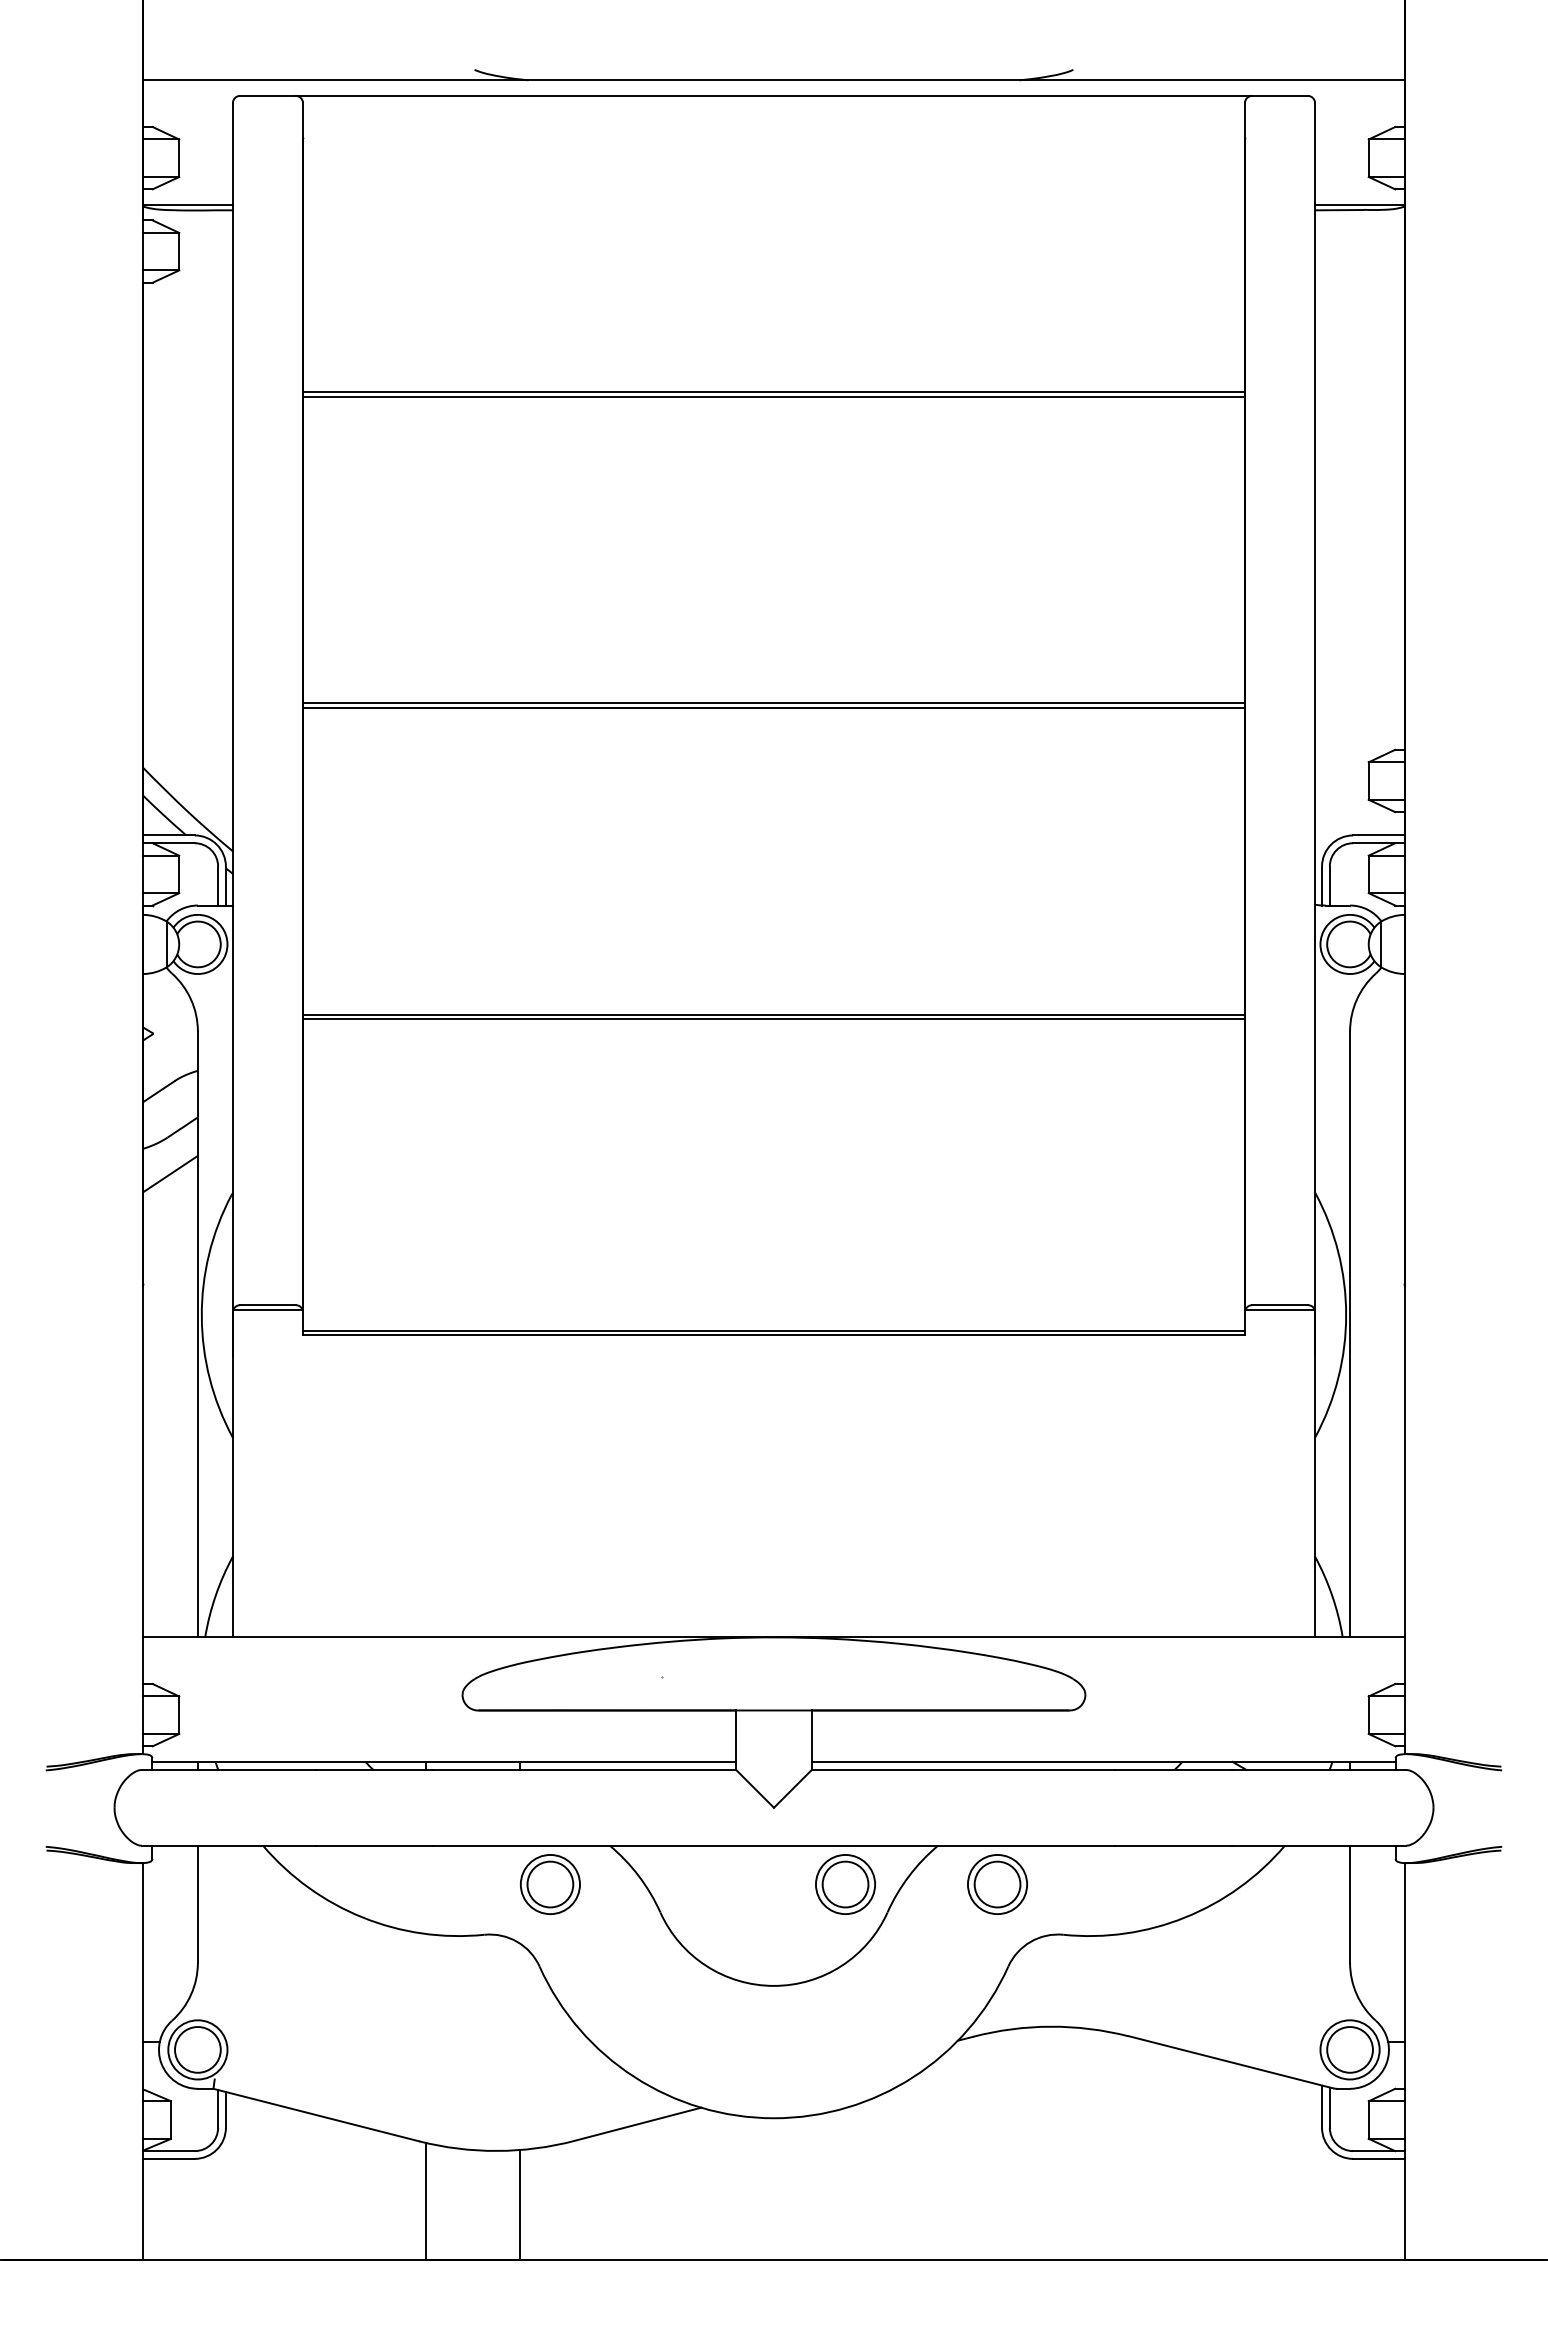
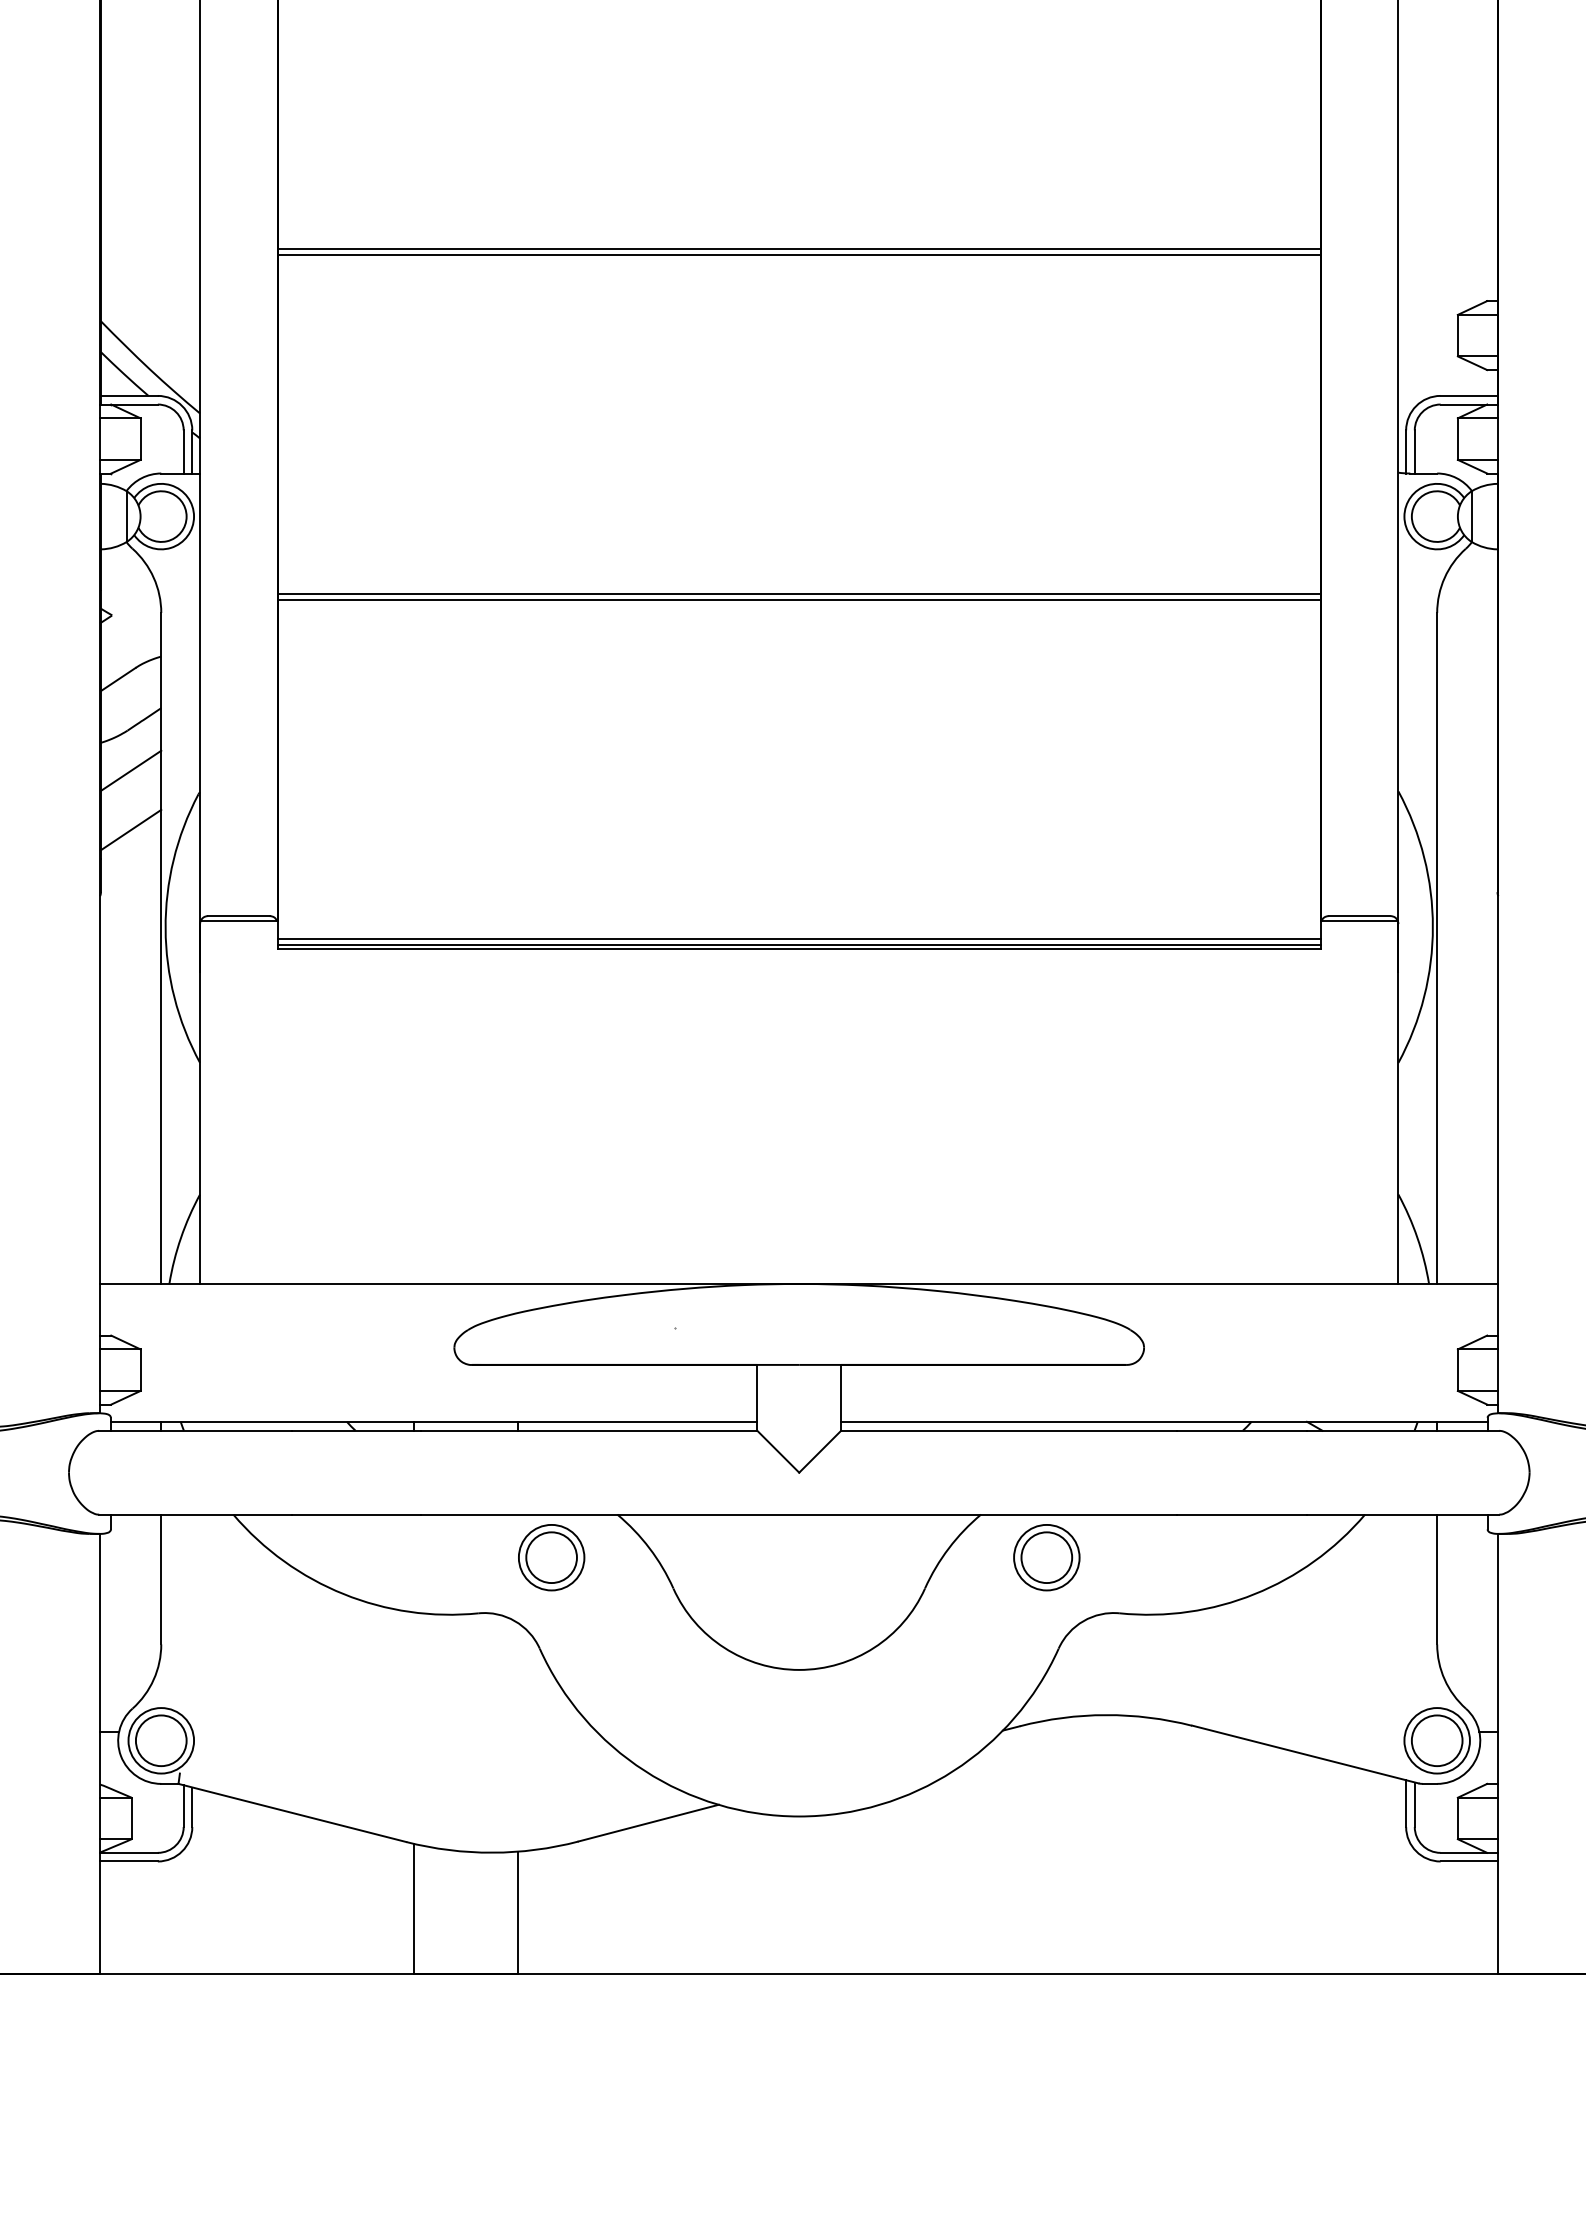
line: (170, 1227) -> (130, 830), added
line: (773, 1325) -> (798, 938), added
part: (845, 1884) -> (878, 1557), removed

